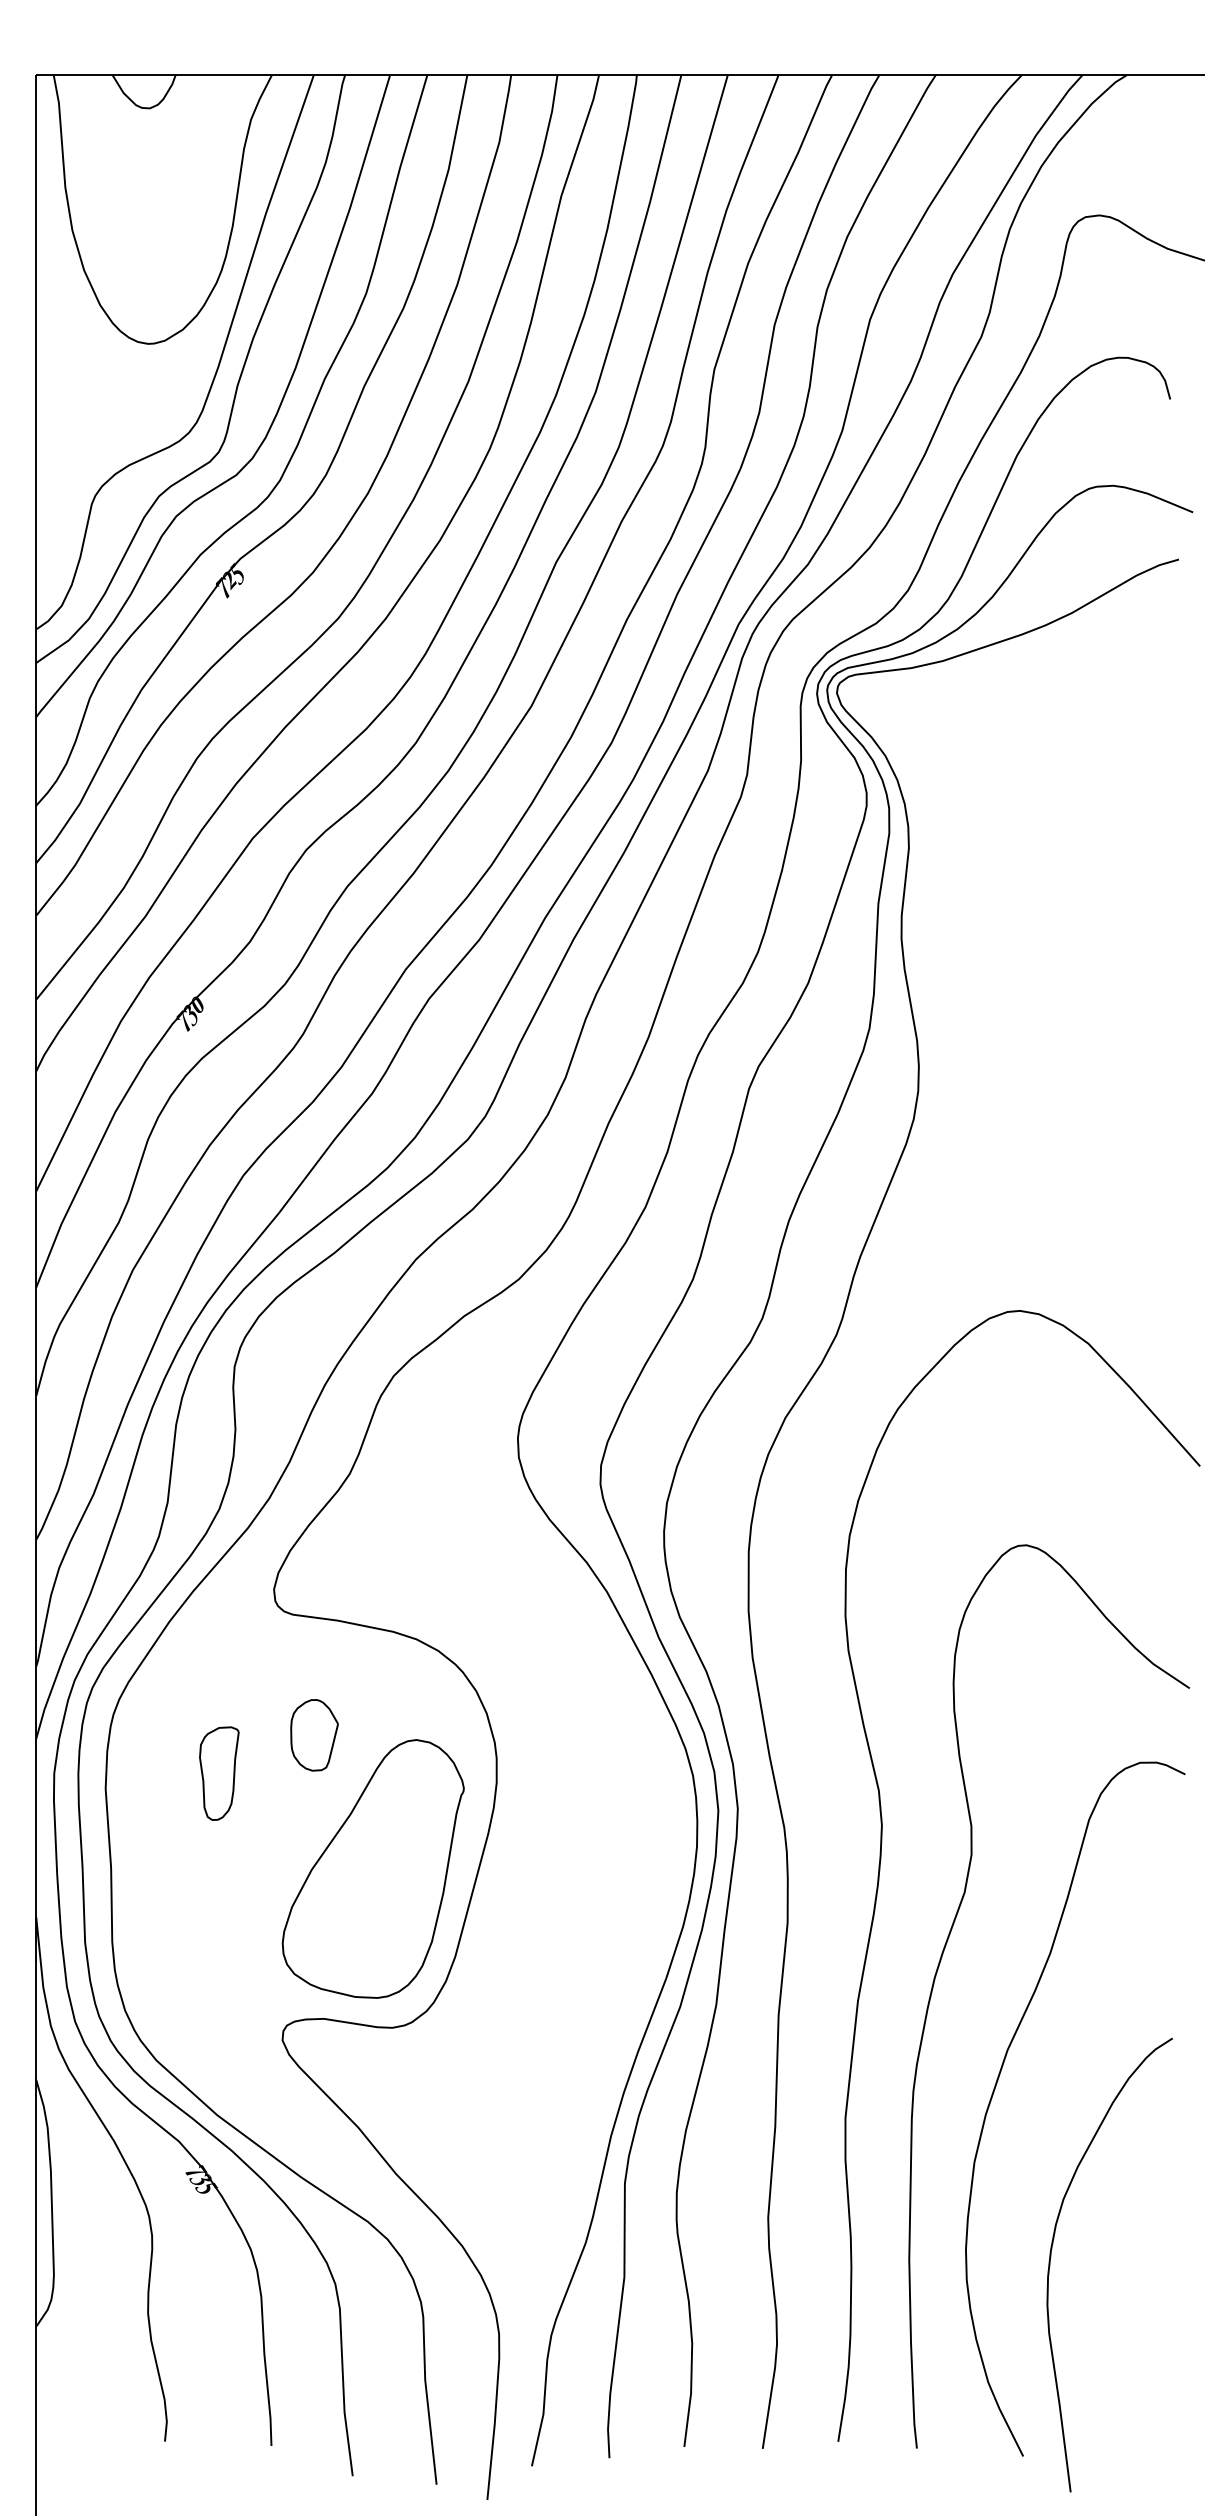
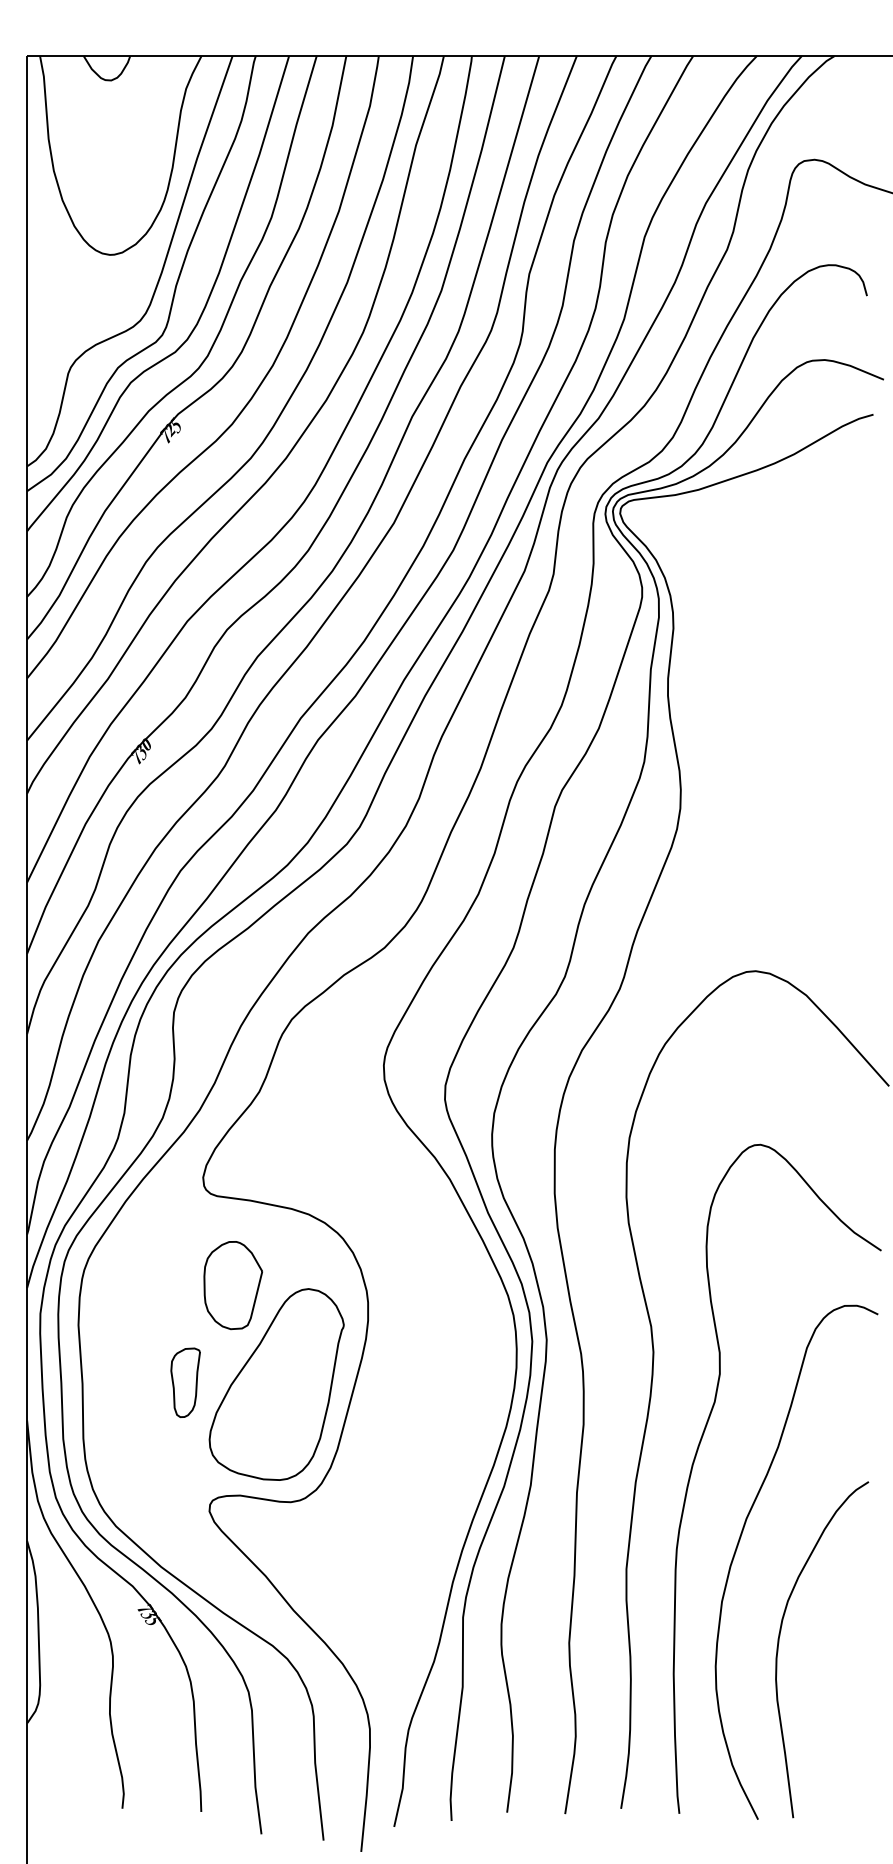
part: (314, 1735) -> (233, 1285), size x1.67
part: (219, 1773) -> (185, 1382), moved
curve: (1051, 2257) -> (779, 1644), moved

